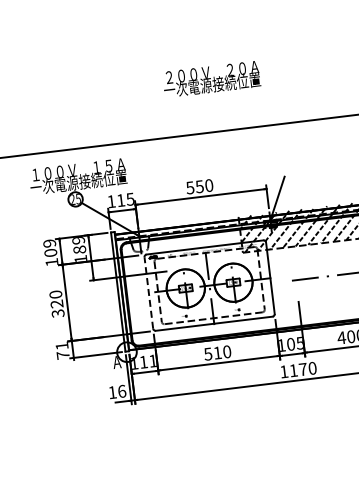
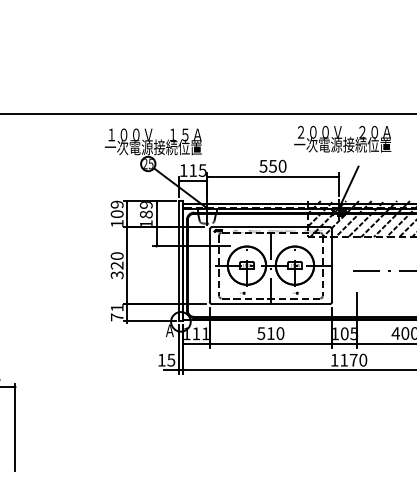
text: (211, 78) -> (342, 138), moved
line: (148, 292) -> (209, 265), dashed -> solid
text: (122, 390) -> (171, 359), 16 -> 15

